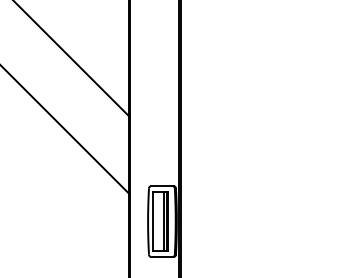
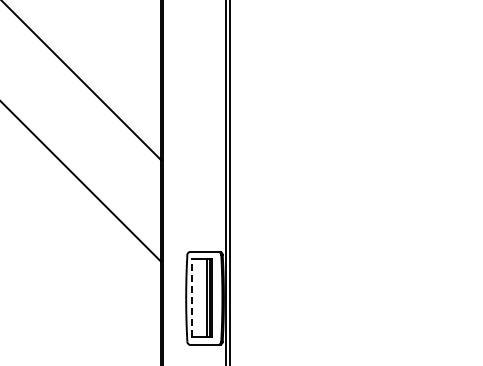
line: (152, 221) -> (192, 298), solid -> dashed

